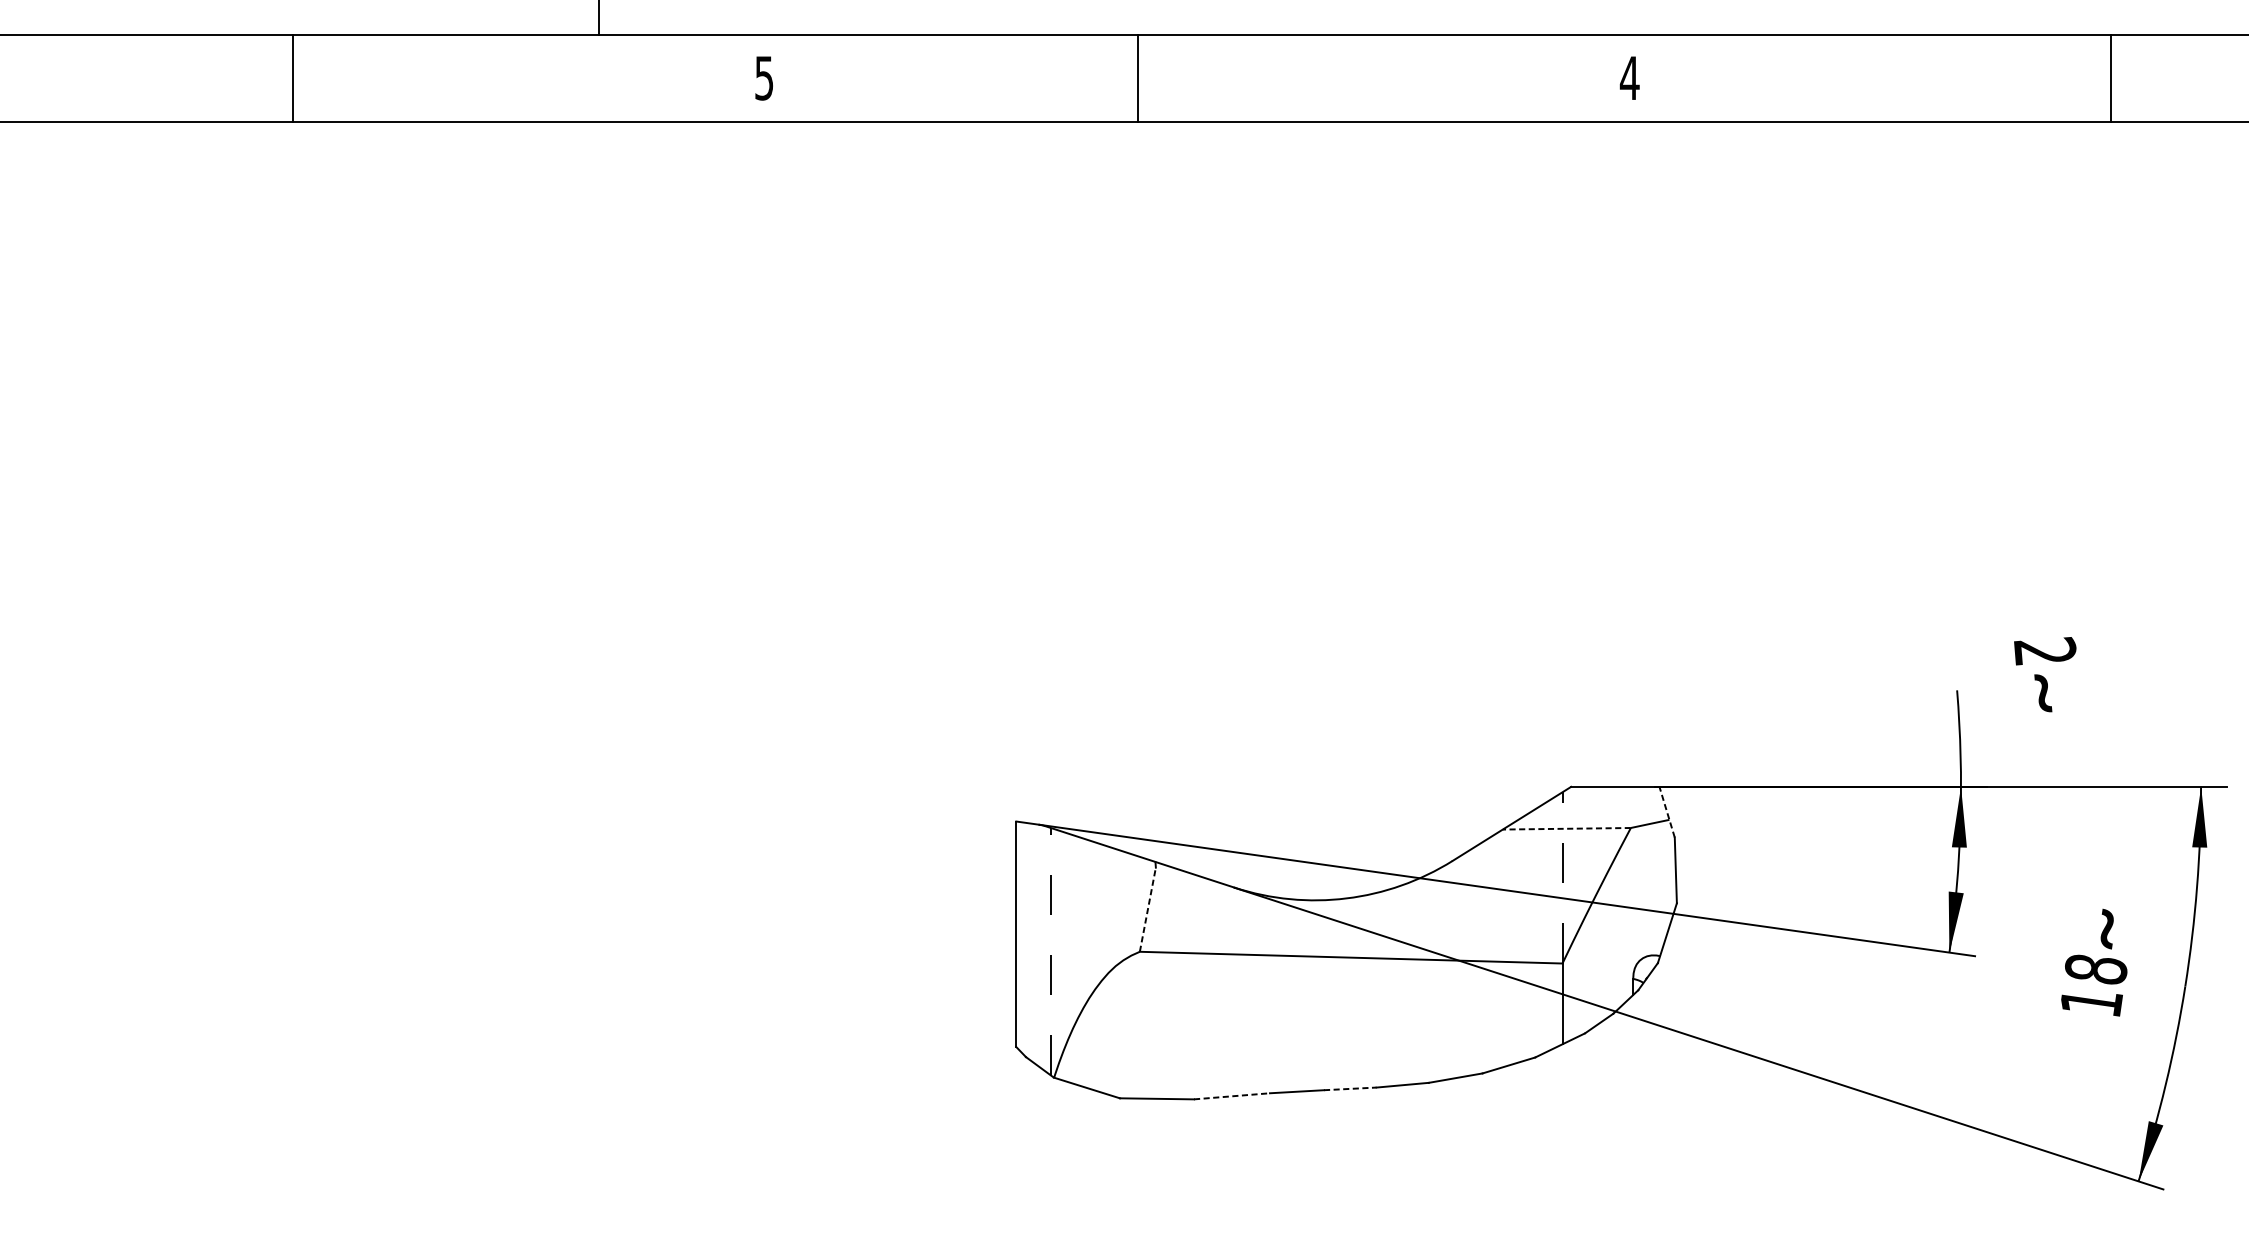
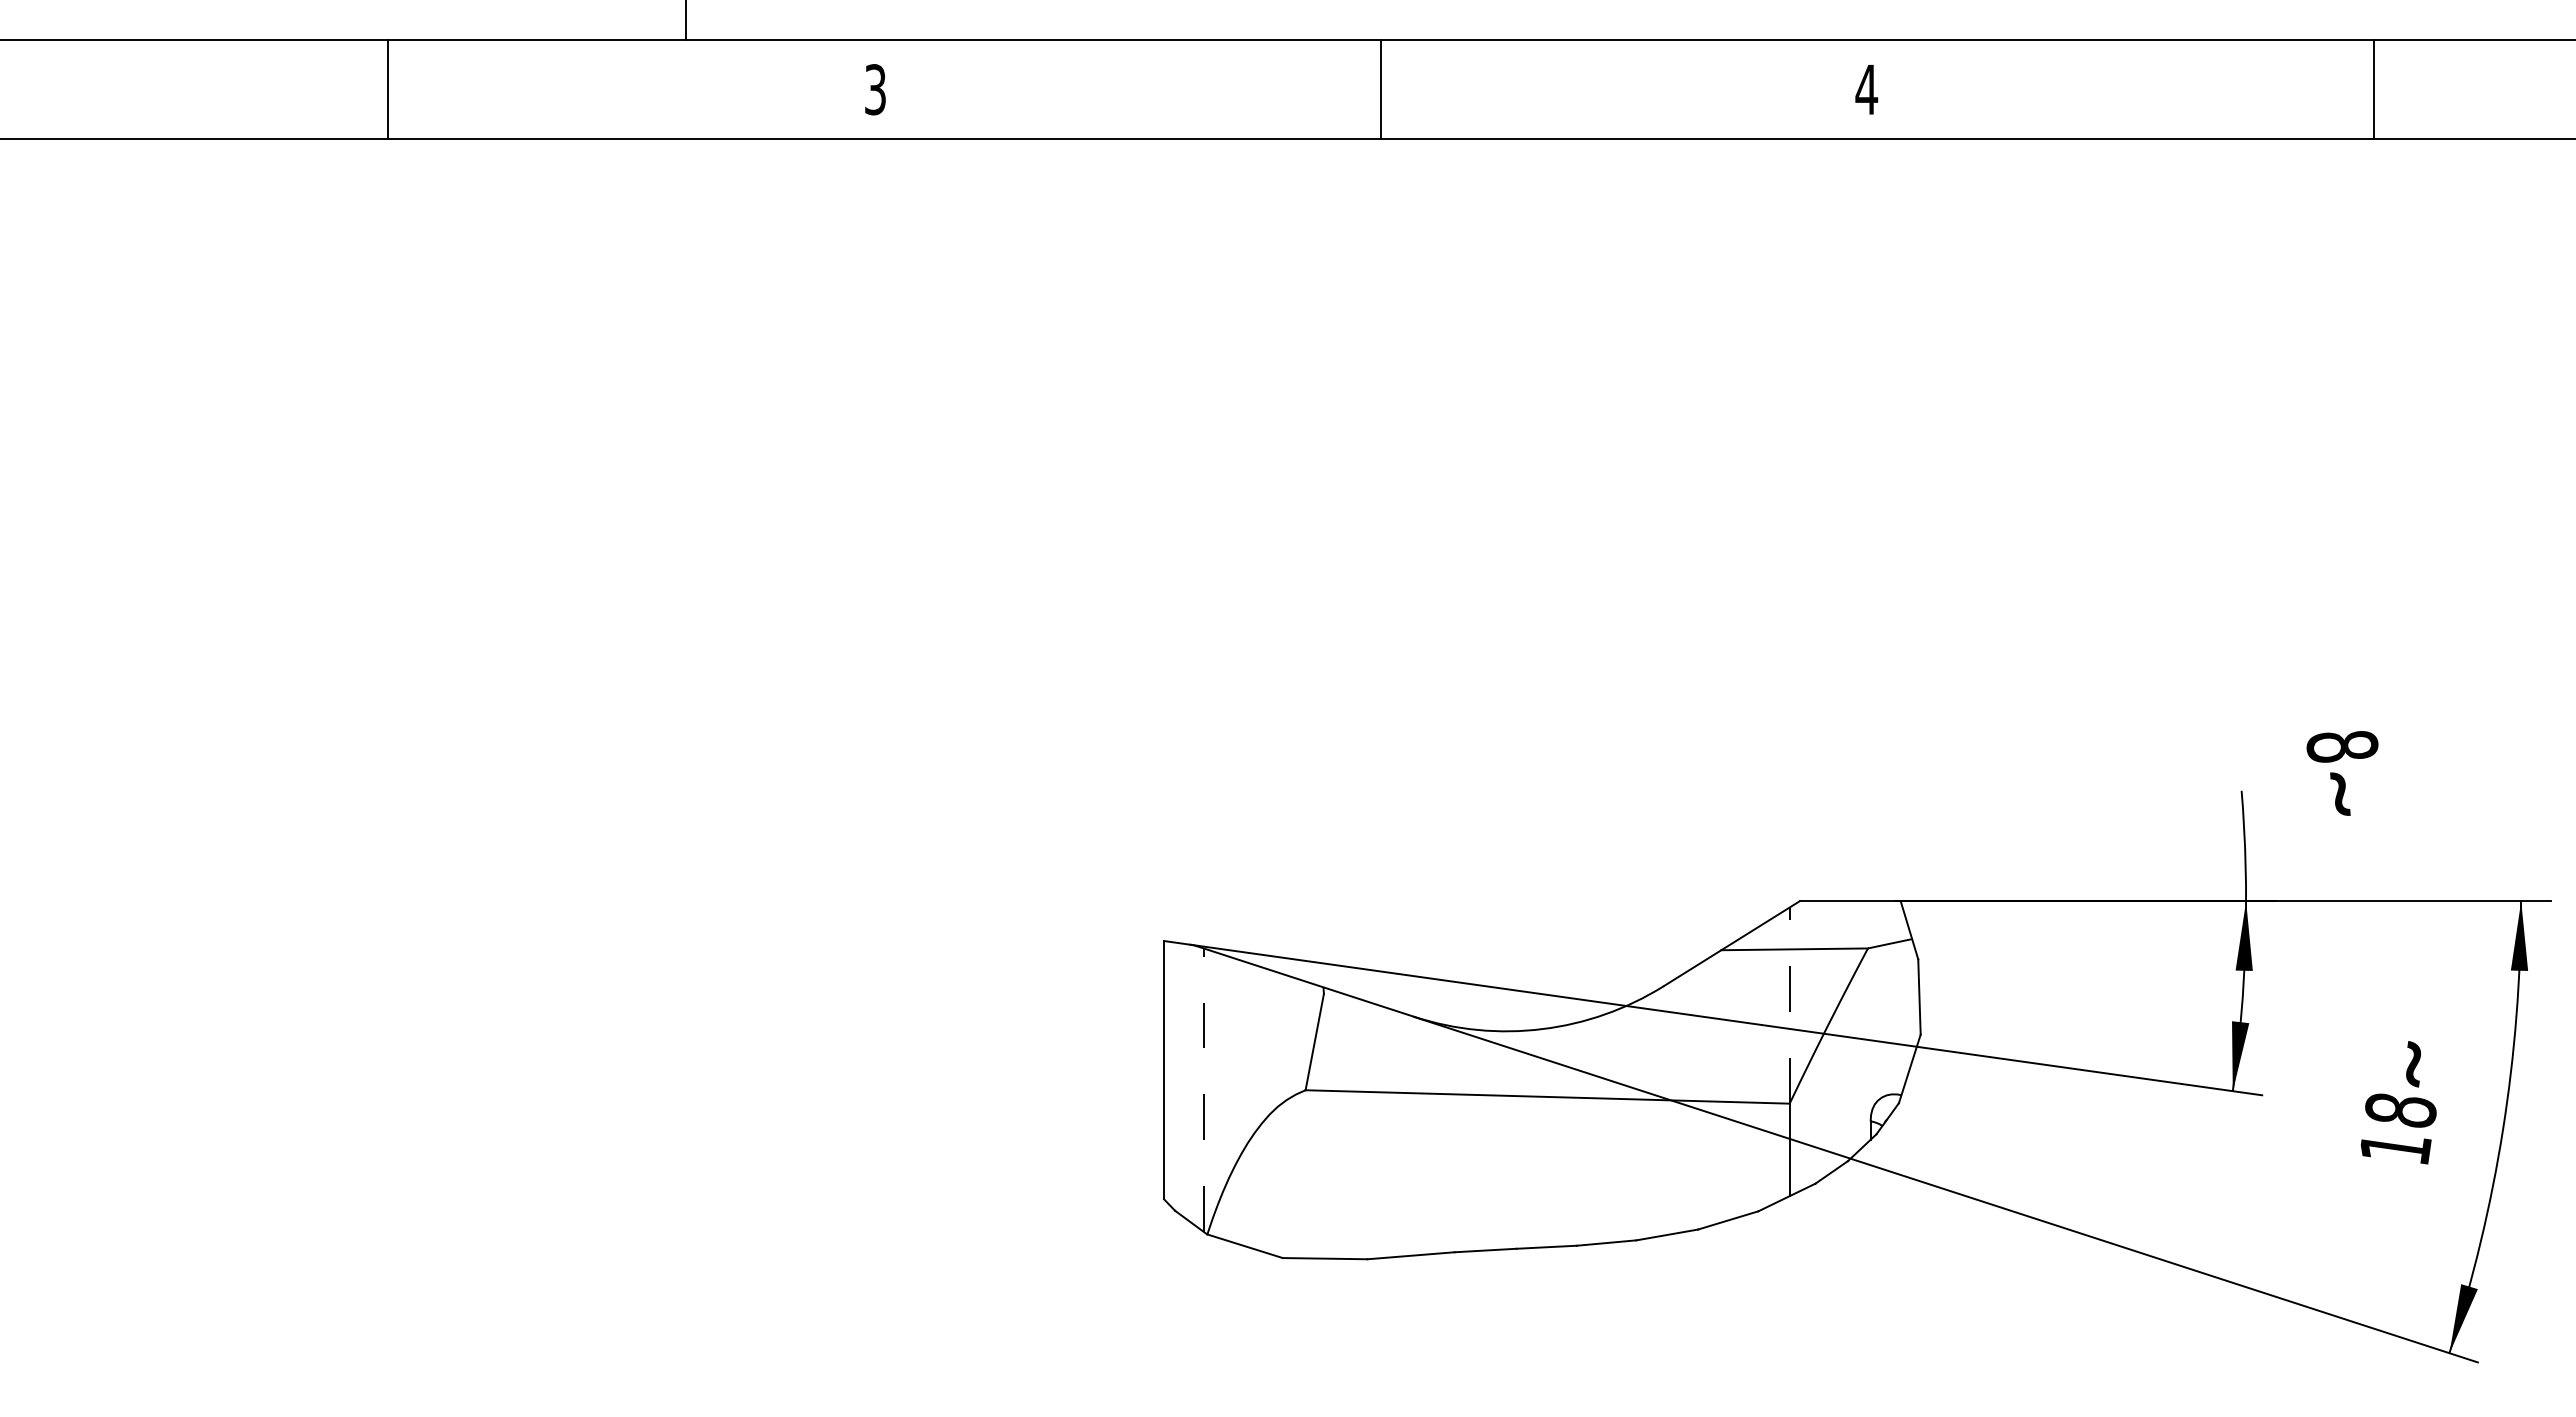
line: (292, 78) -> (387, 89), moved
text: (764, 78) -> (875, 89), 5 -> 3
line: (1137, 78) -> (1380, 89), moved
line: (2111, 78) -> (2374, 89), moved
text: (2045, 650) -> (2342, 745), 2 -> 8
line: (1667, 811) -> (1909, 929), dashed -> solid
line: (1566, 828) -> (1794, 949), dashed -> solid
line: (1147, 909) -> (1314, 1041), dashed -> solid
line: (1351, 1089) -> (1547, 1247), dashed -> solid
line: (1232, 1096) -> (1411, 1255), dashed -> solid

